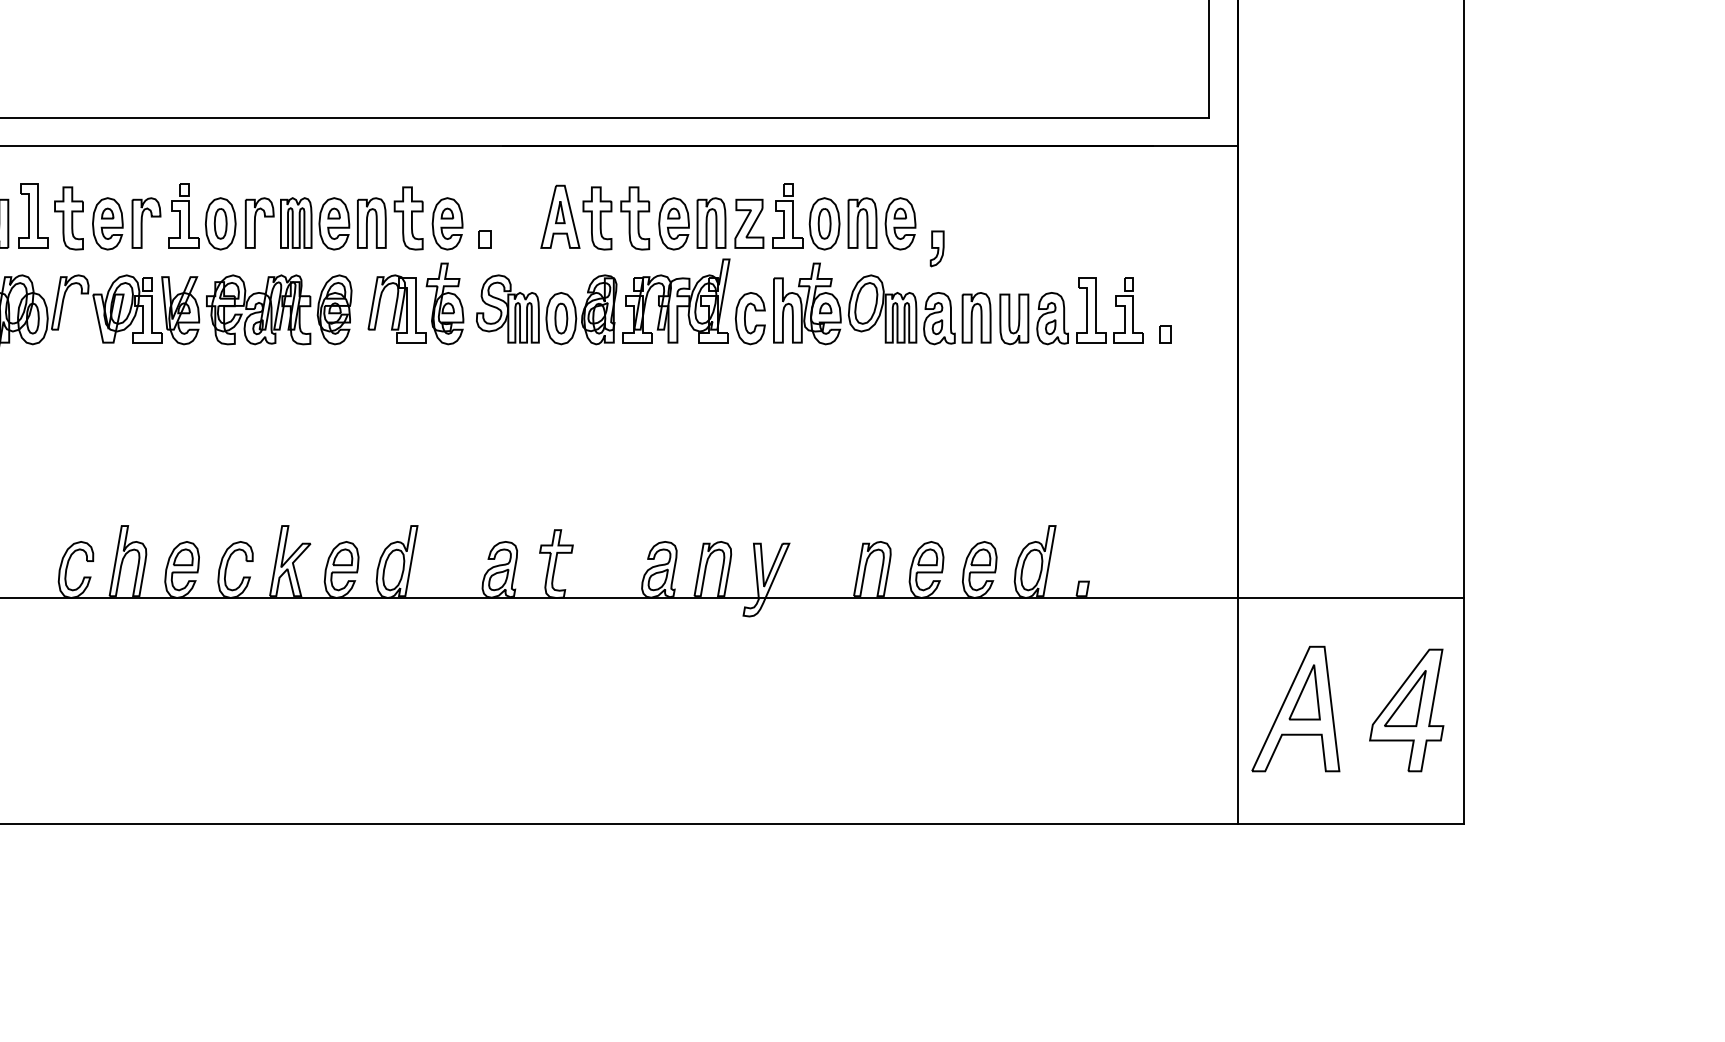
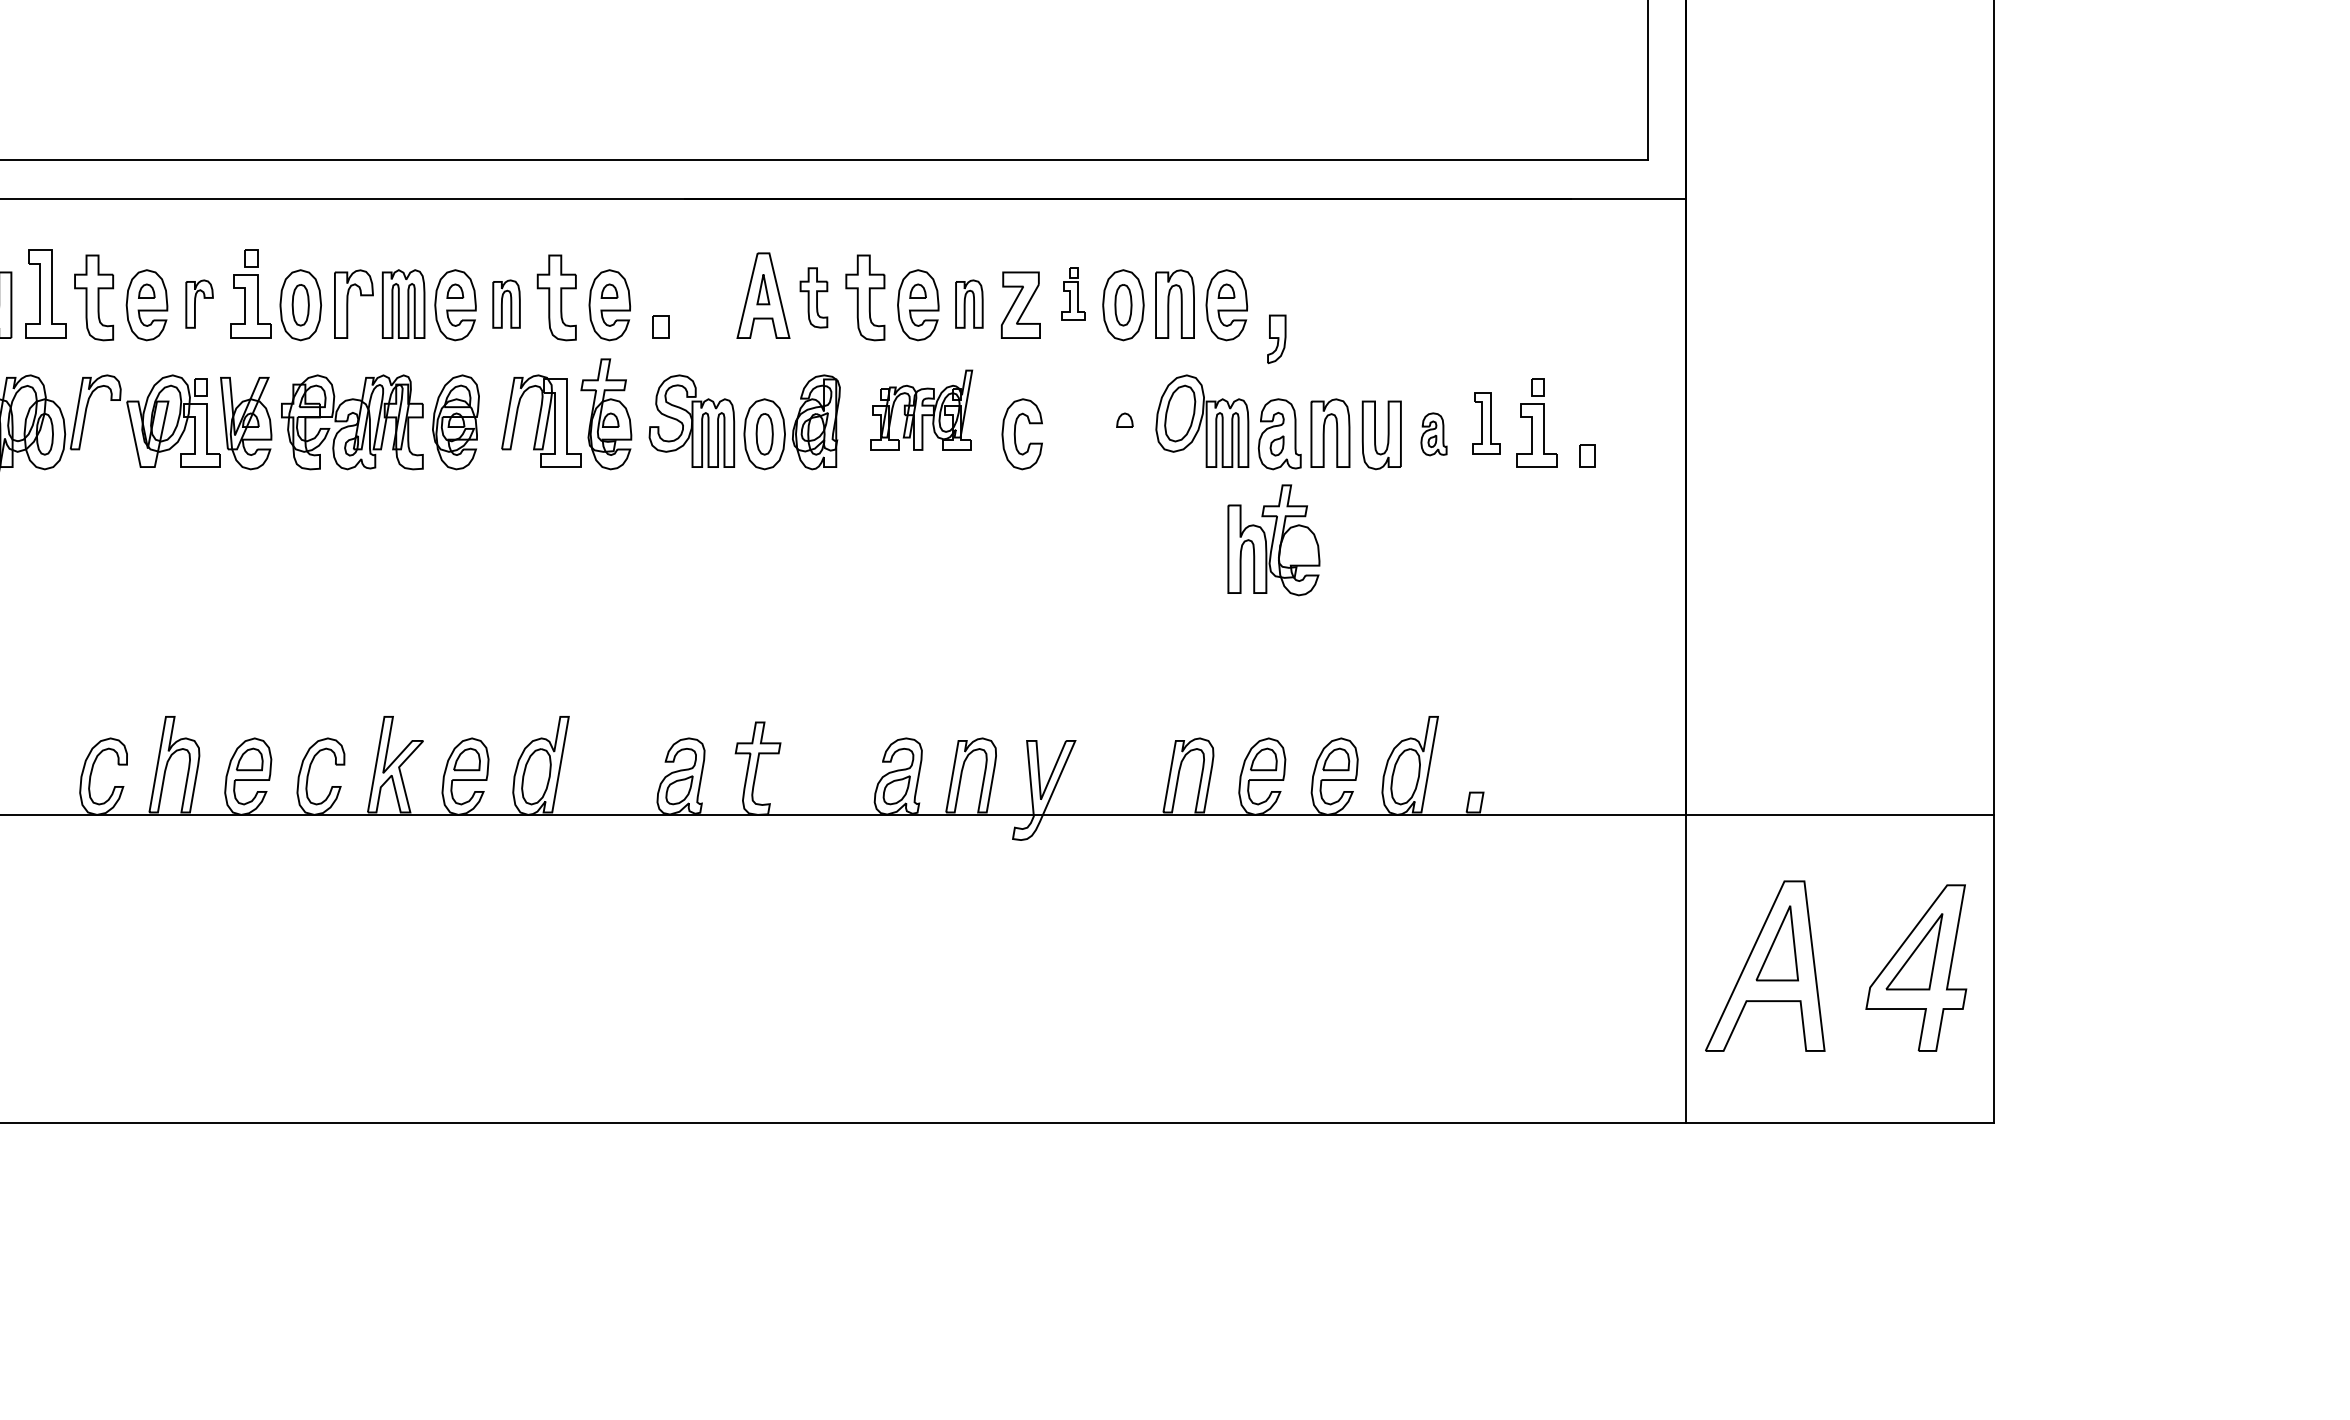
part: (787, 215) -> (1073, 293), size x0.6
part: (597, 218) -> (813, 297), size x0.7
part: (146, 222) -> (199, 303), size x0.7
part: (371, 222) -> (506, 303), size x0.7
part: (711, 222) -> (969, 303), size x0.7
part: (676, 300) -> (921, 409), size x0.7
part: (807, 304) -> (1273, 540), moved
part: (1091, 309) -> (1486, 422), size x0.7
part: (1052, 318) -> (1433, 434), size x0.6

